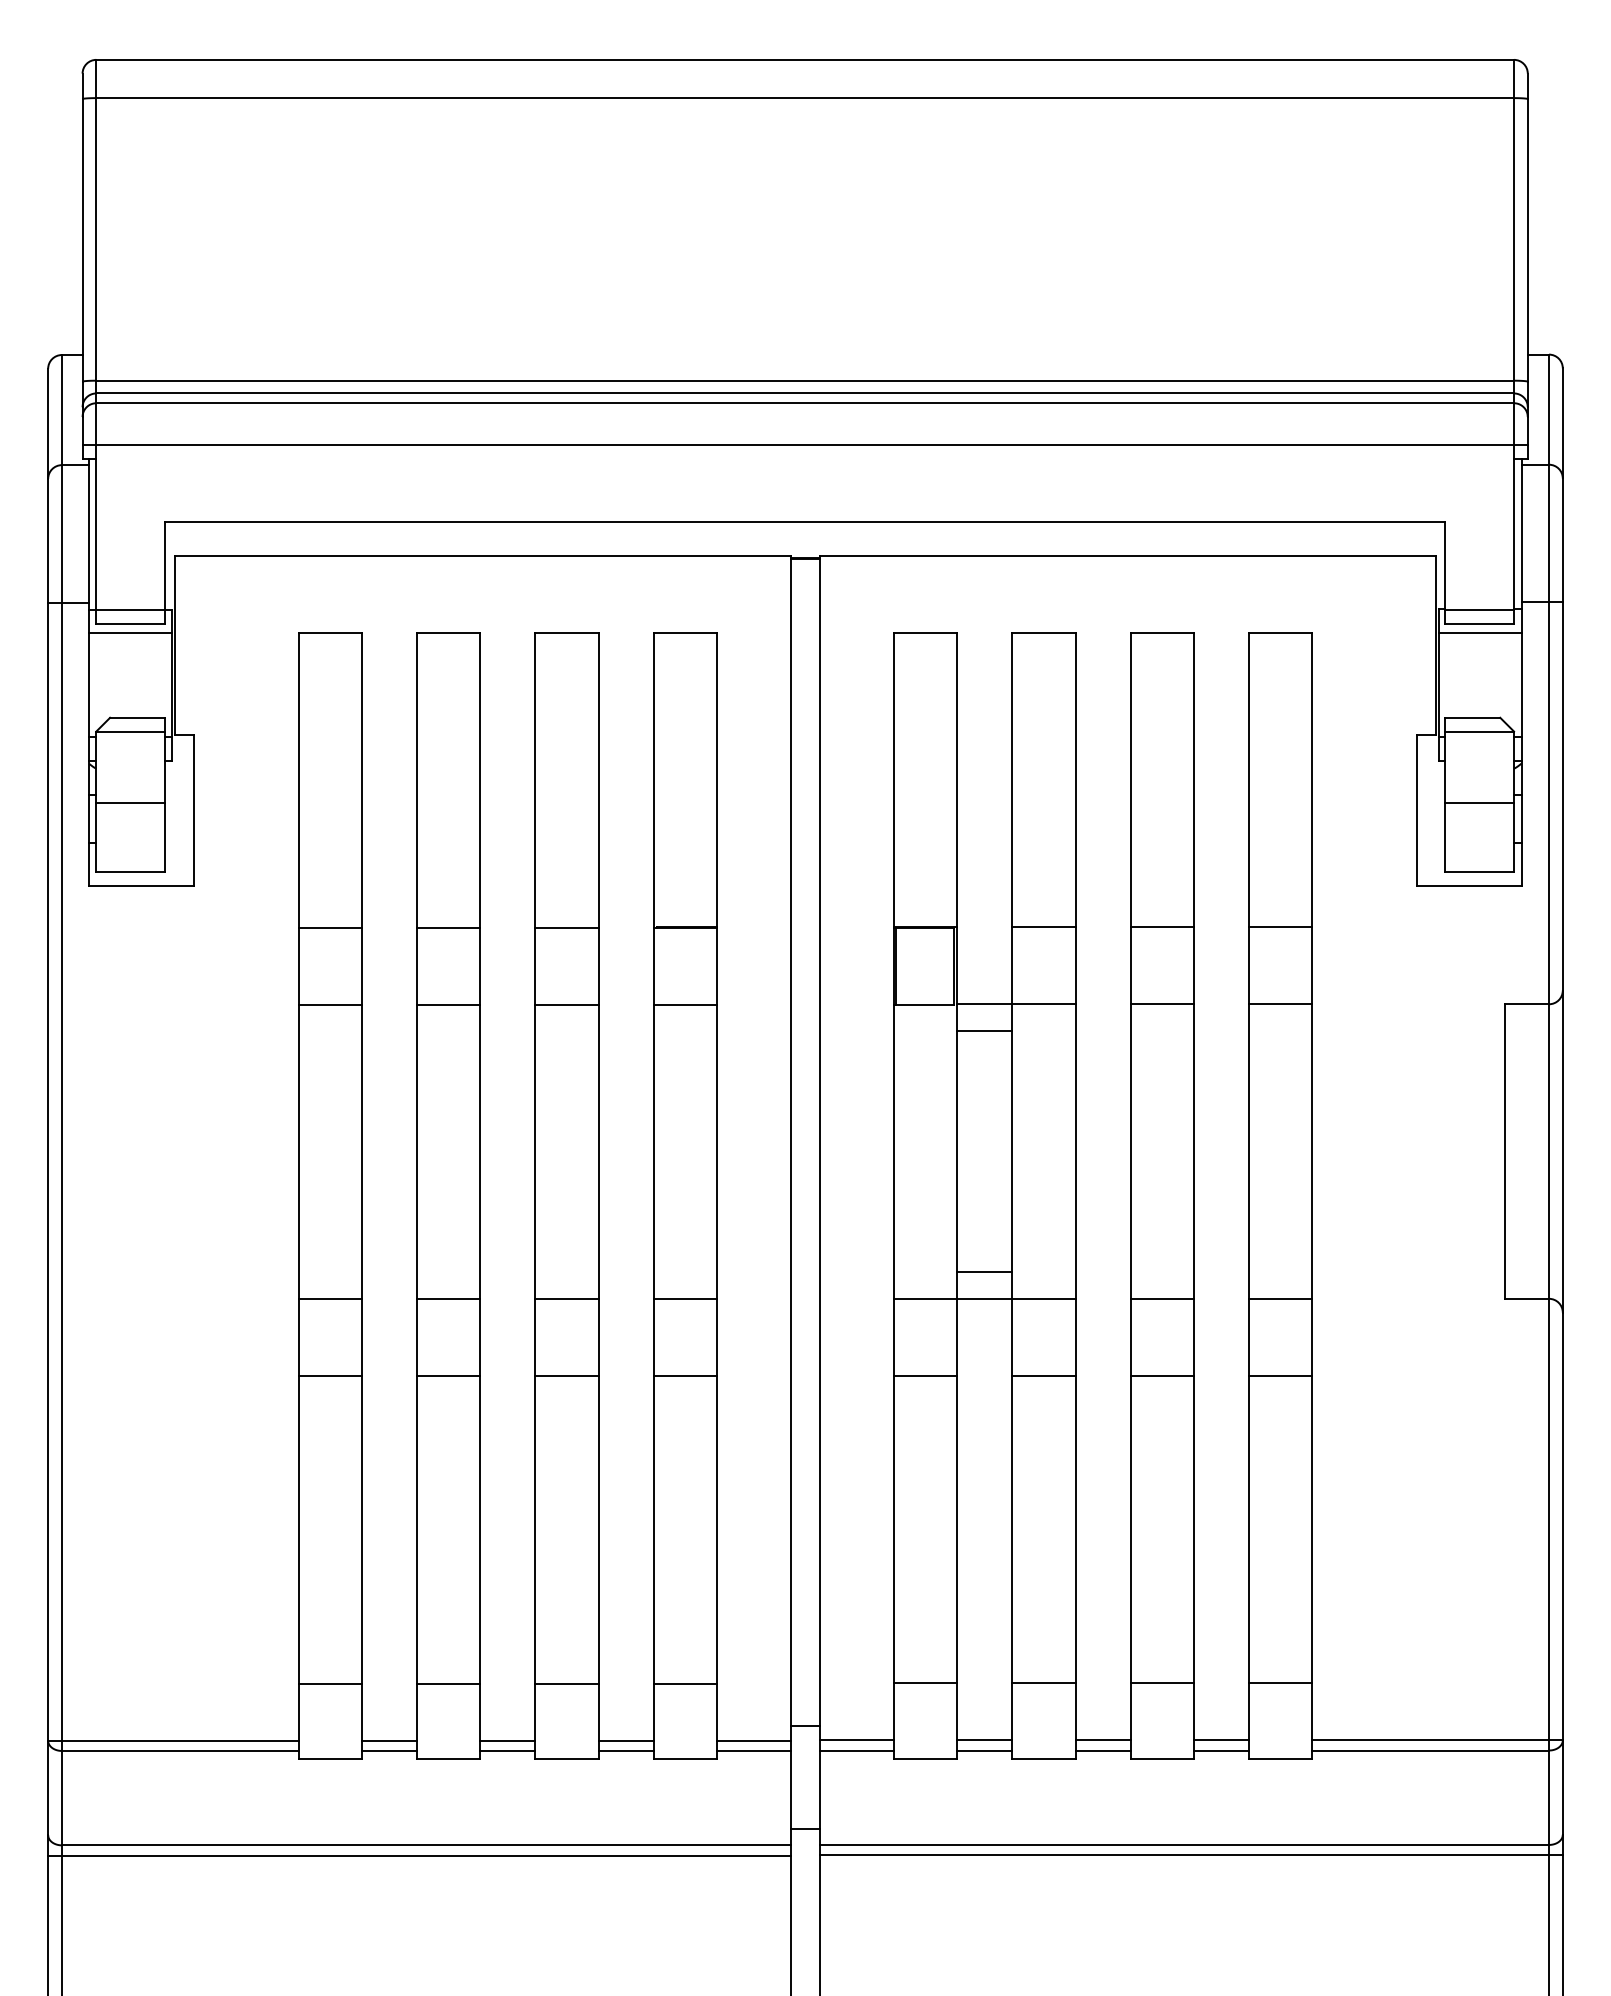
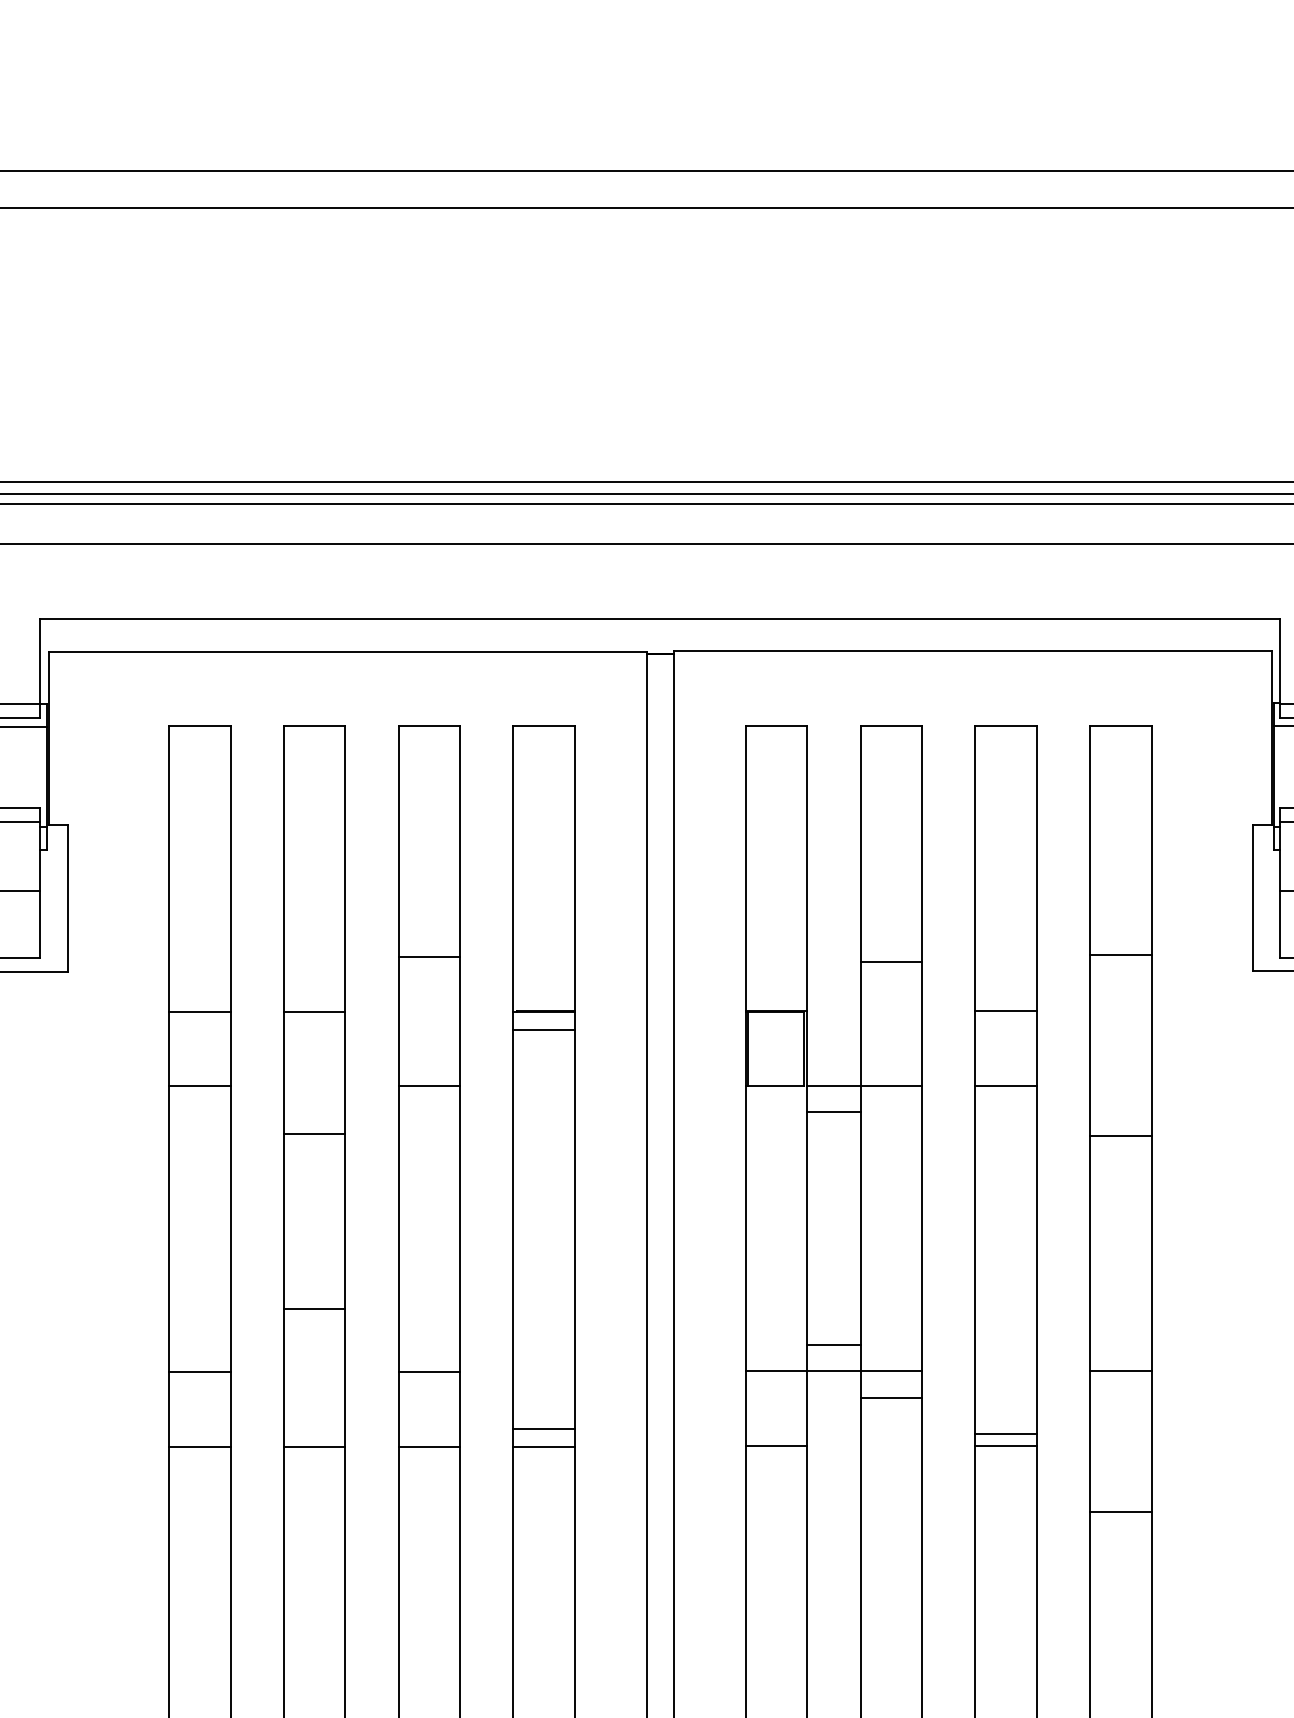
line: (566, 927) -> (428, 956), moved
line: (1043, 927) -> (891, 962), moved
line: (1280, 927) -> (1120, 955), moved
line: (448, 1004) -> (314, 1133), moved
line: (685, 1004) -> (544, 1030), moved
line: (1280, 1004) -> (1120, 1136), moved
line: (1161, 1298) -> (1005, 1434), moved
line: (448, 1299) -> (314, 1309), moved
line: (685, 1299) -> (544, 1429), moved
line: (1043, 1375) -> (891, 1397), moved
line: (1280, 1375) -> (1120, 1511), moved

